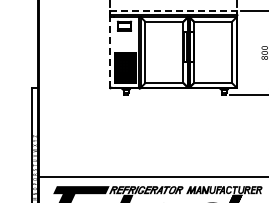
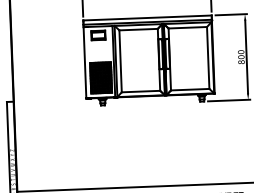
line: (174, 10) -> (148, 17), dashed -> solid
line: (110, 51) -> (85, 61), dashed -> solid

